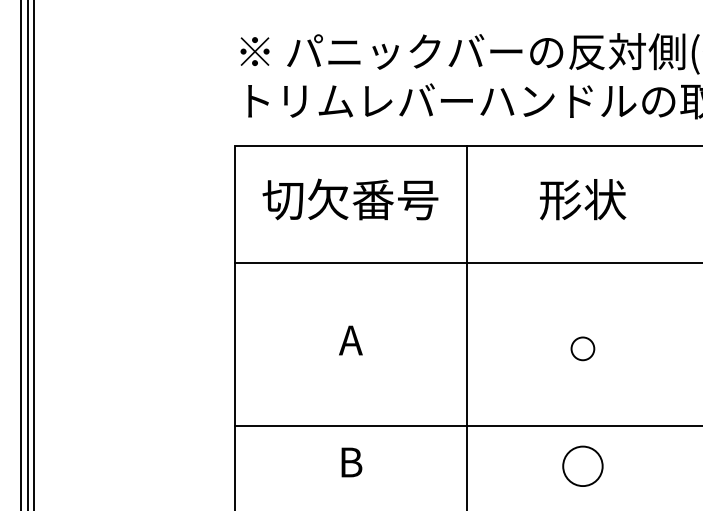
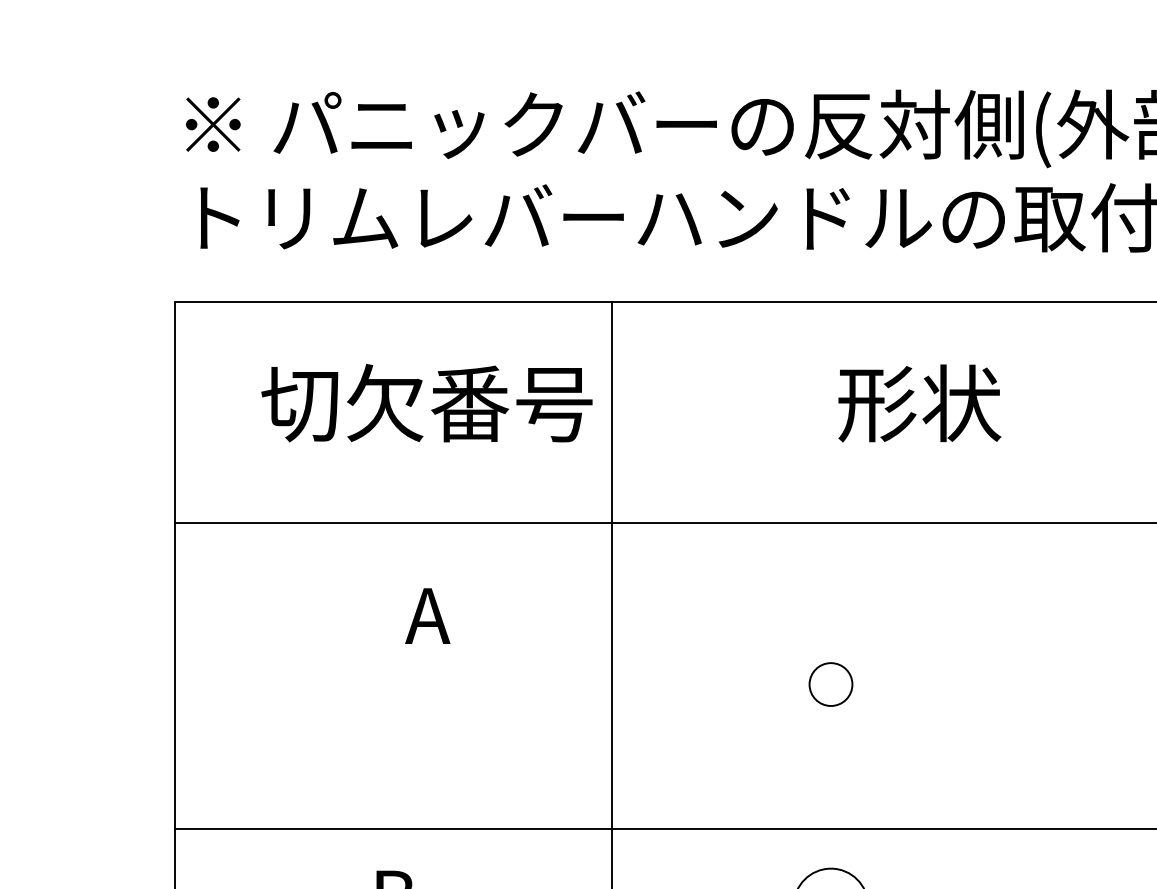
text: (350, 199) -> (427, 403), moved
text: (583, 199) -> (920, 403), moved
text: (350, 340) -> (427, 616), moved

